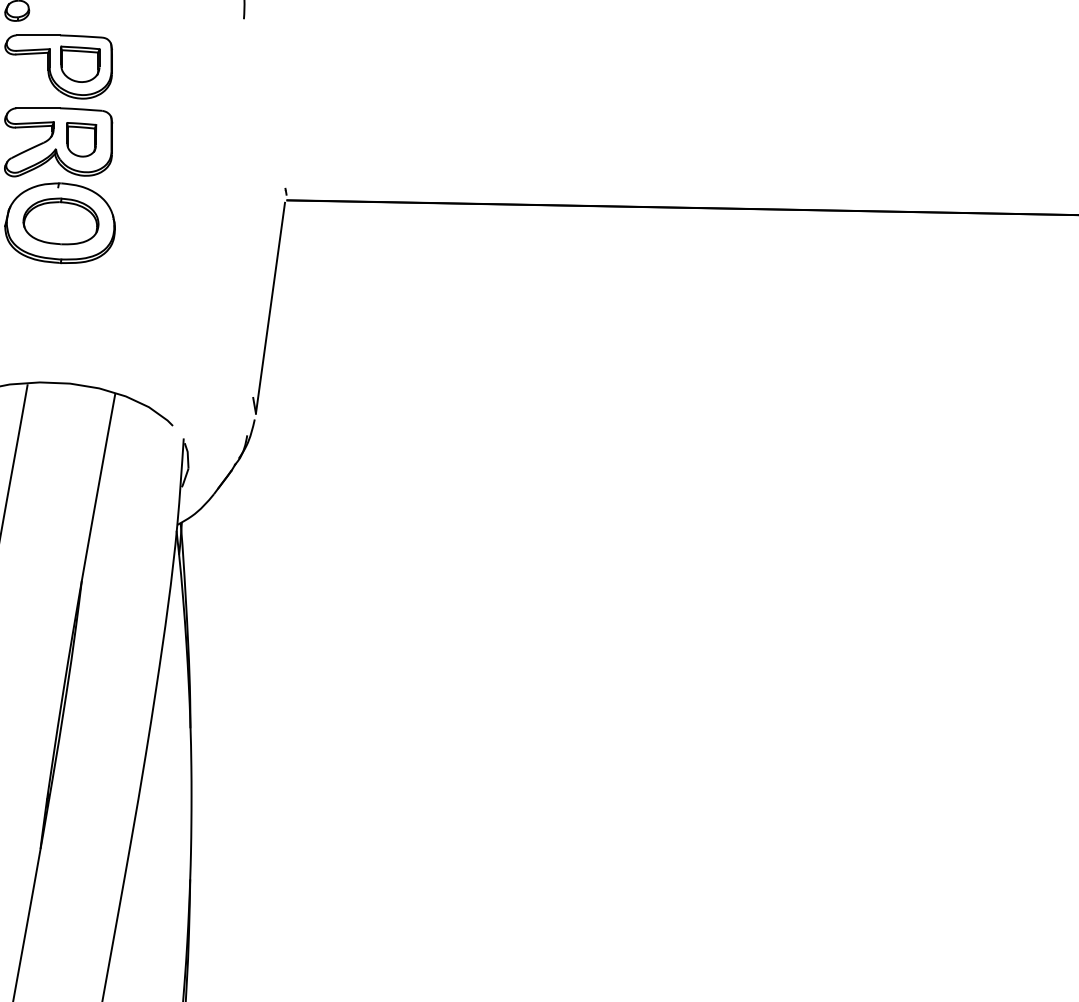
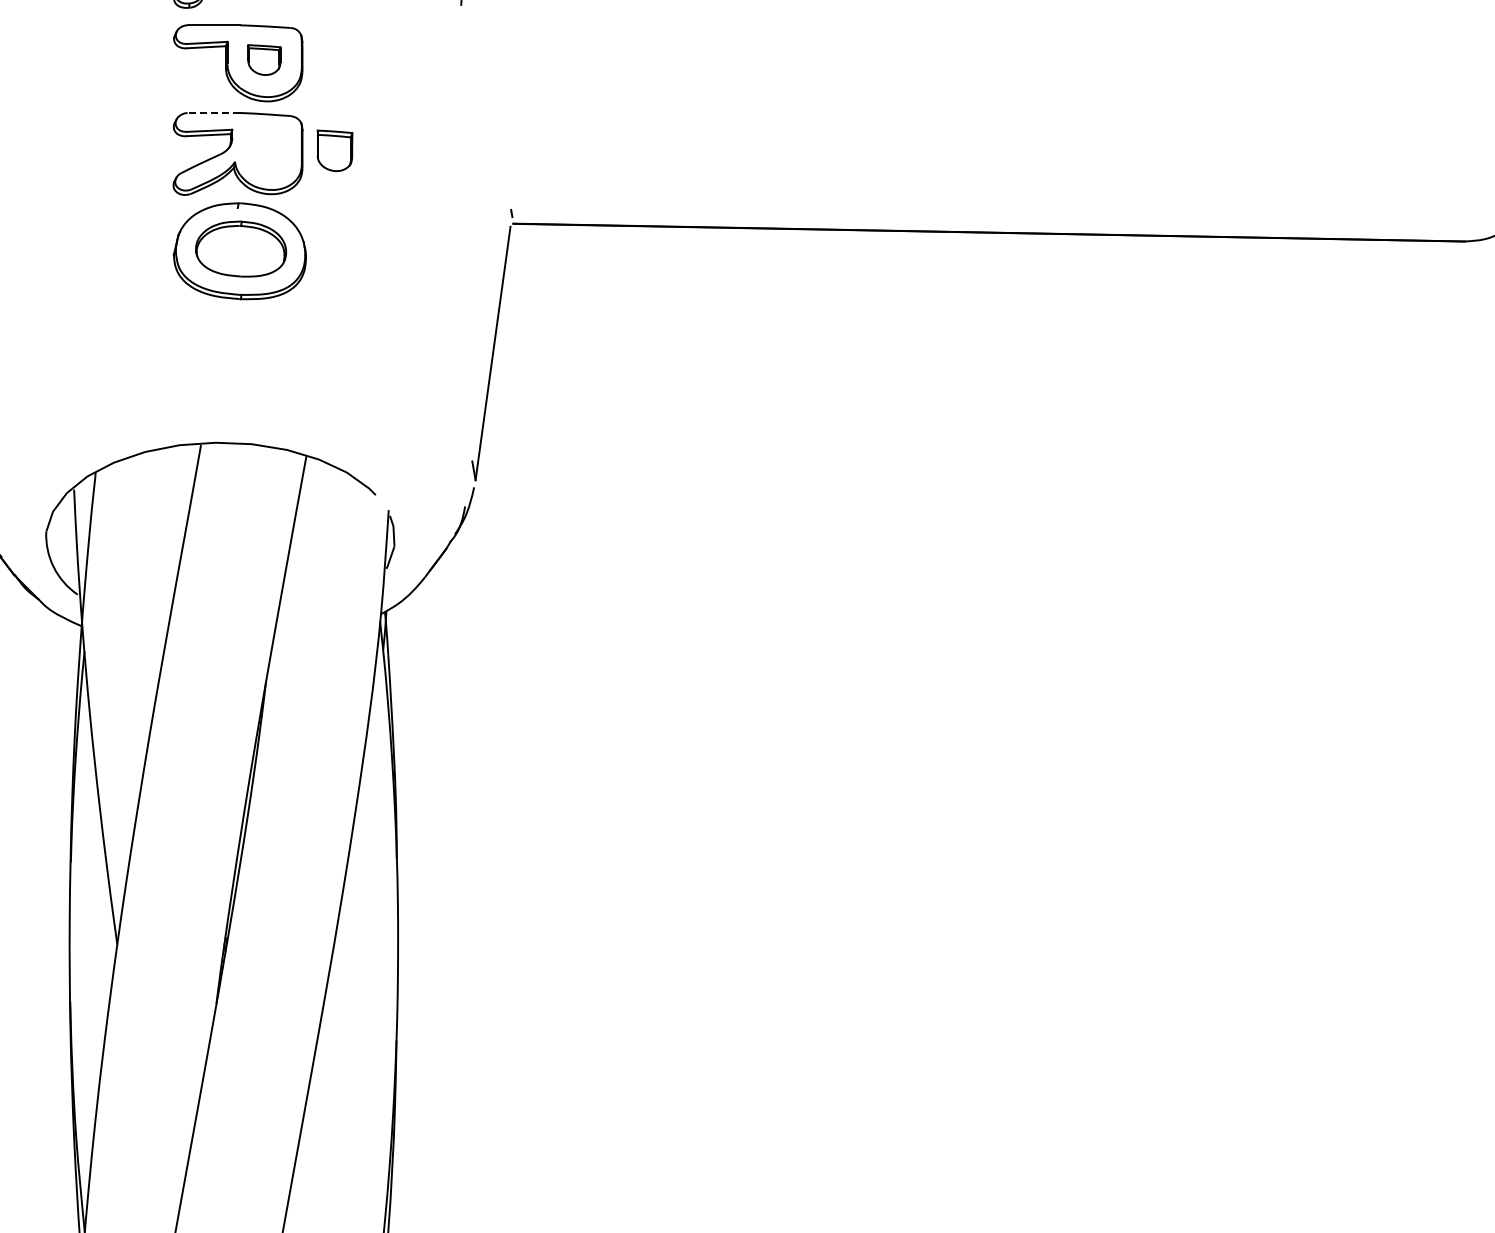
part: (80, 63) -> (264, 59), size x0.7
line: (38, 107) -> (213, 112), solid -> dashed
part: (81, 139) -> (334, 150), moved

